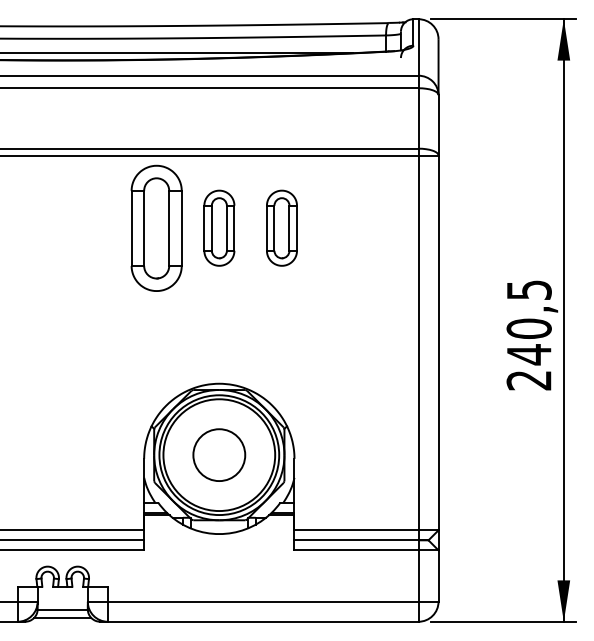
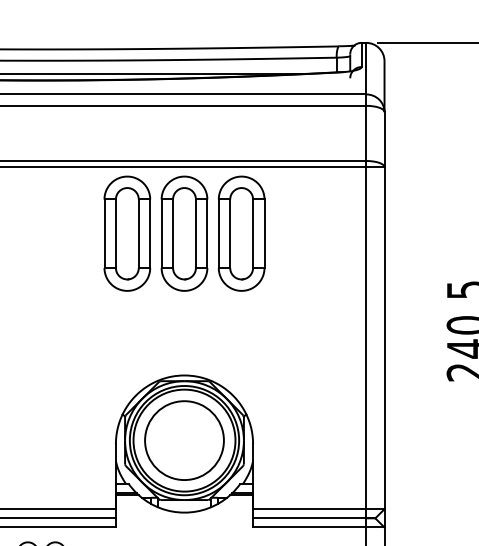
part: (219, 227) -> (184, 232), size x1.67
part: (281, 227) -> (241, 232), size x1.67
circle: (219, 454) -> (184, 440), size x1.67

